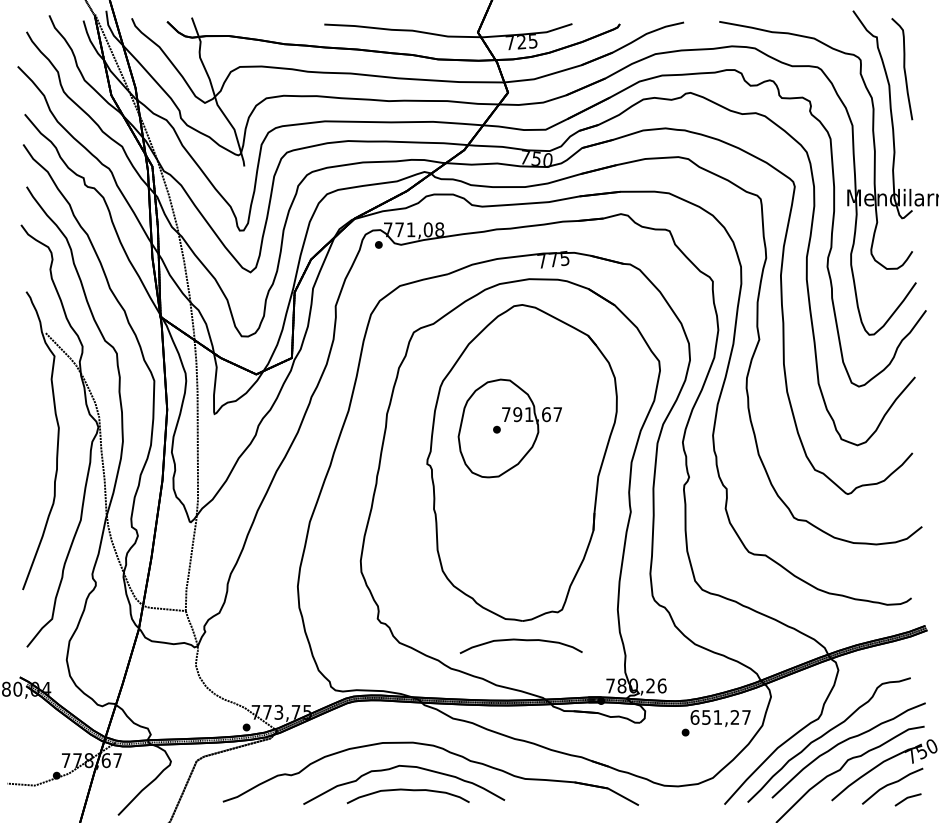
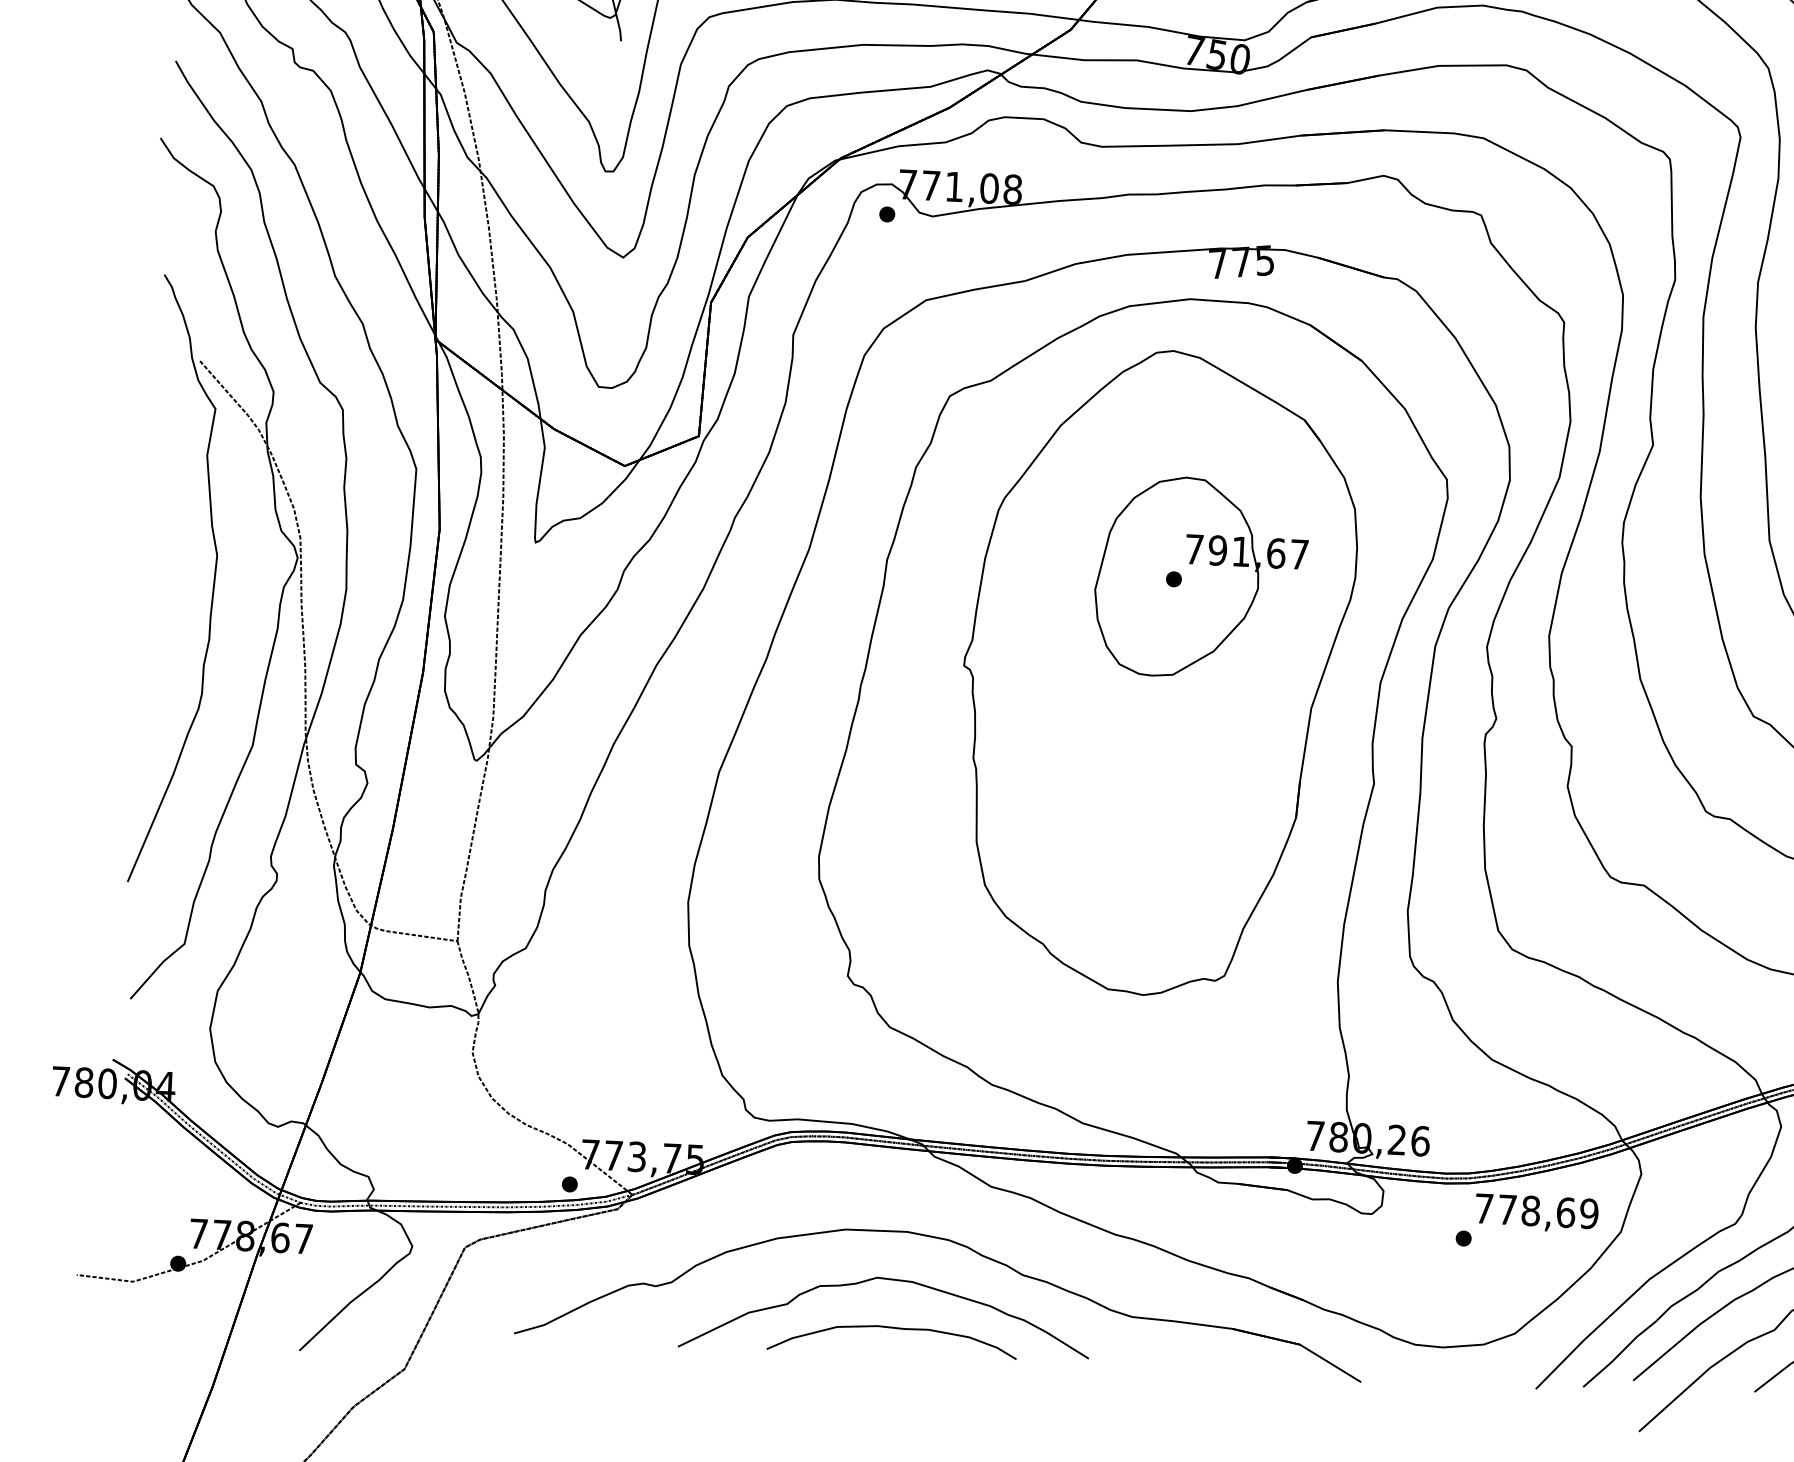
part: (509, 428) -> (1199, 578), moved
curve: (520, 640) -> (1136, 1034), removed
text: (720, 717) -> (1536, 1211), 651,27 -> 778,69

